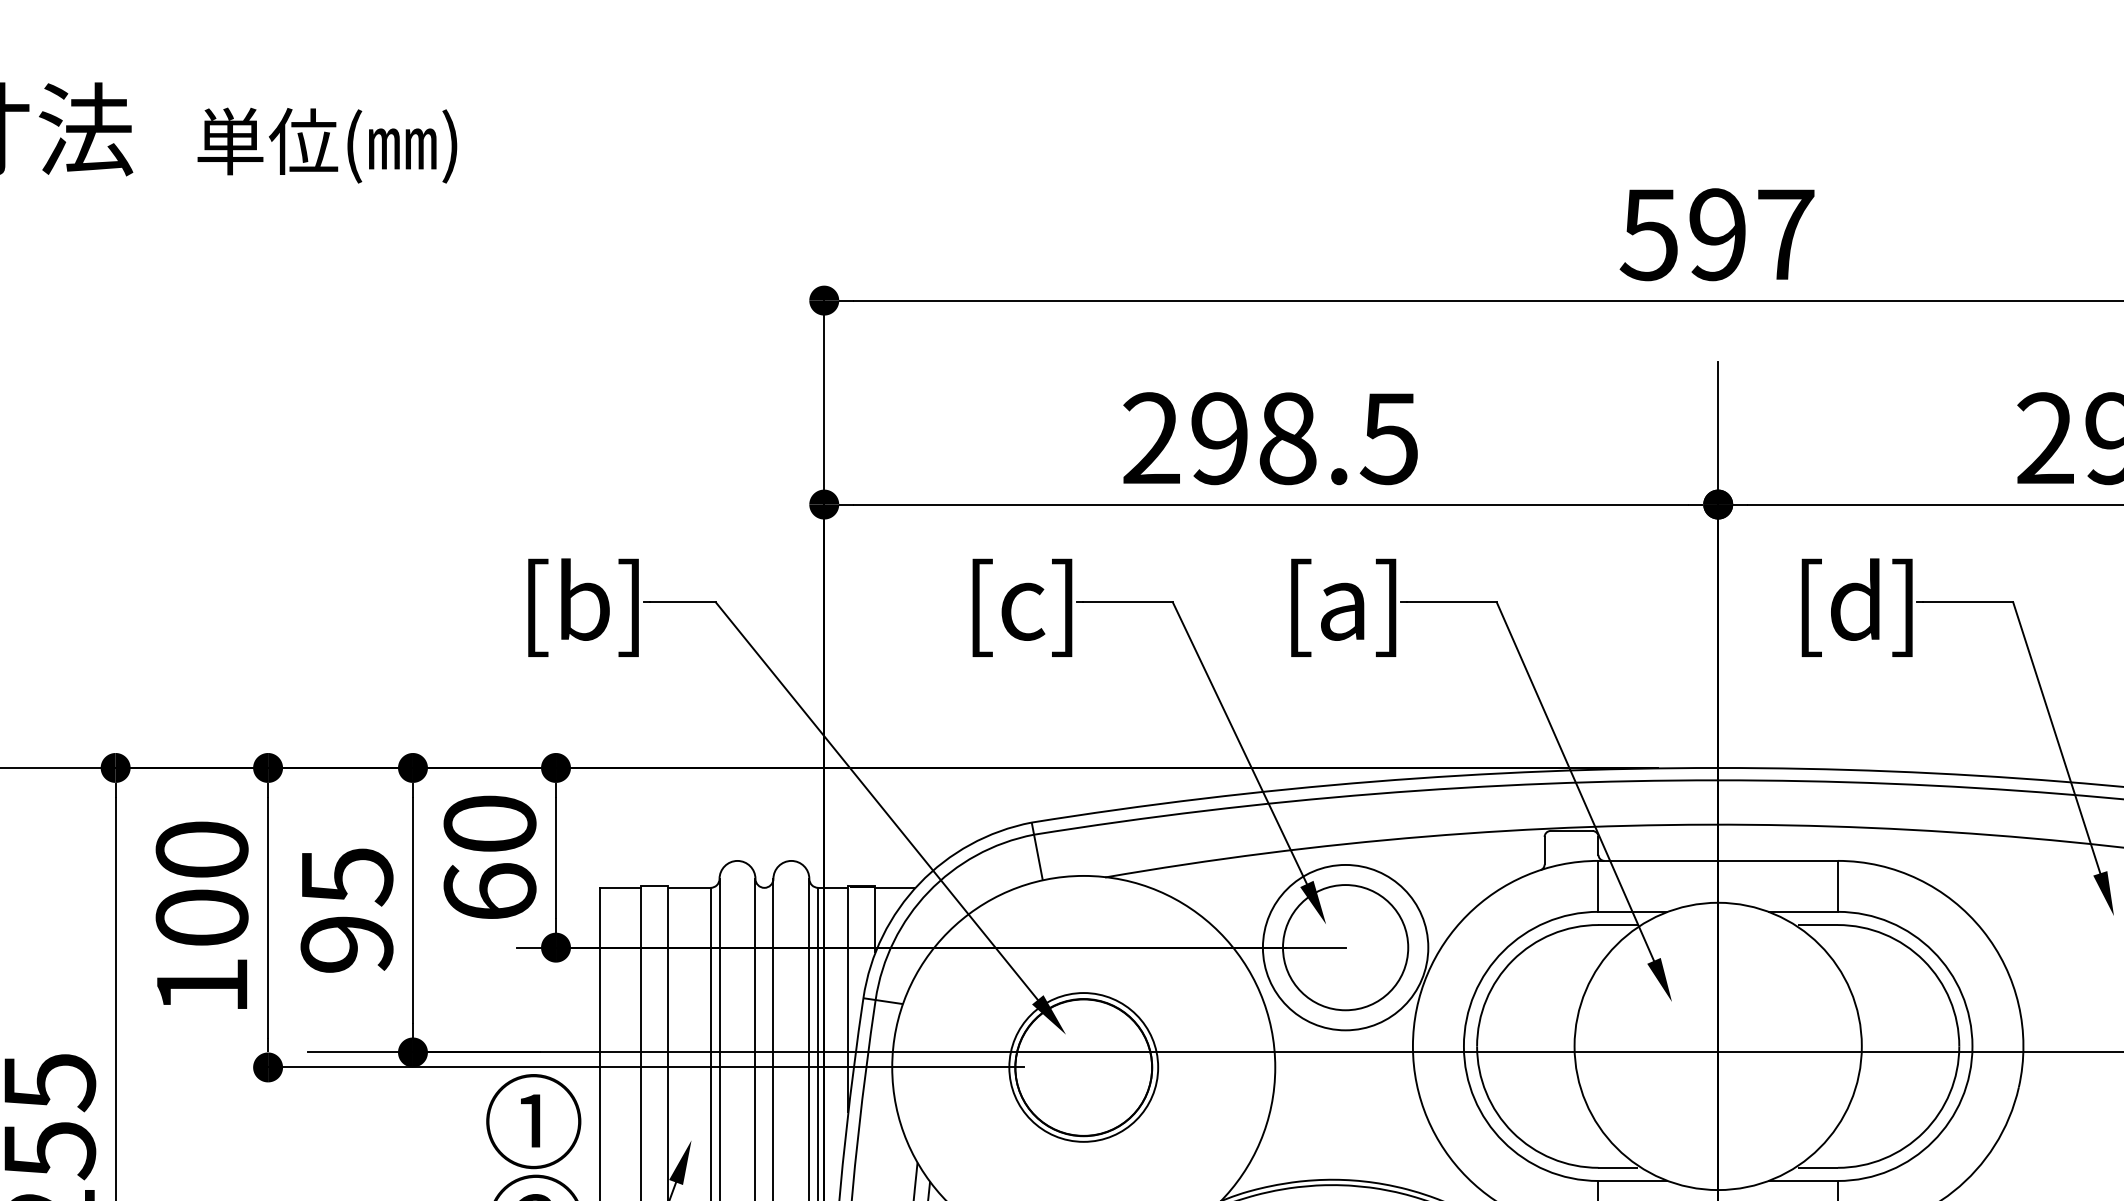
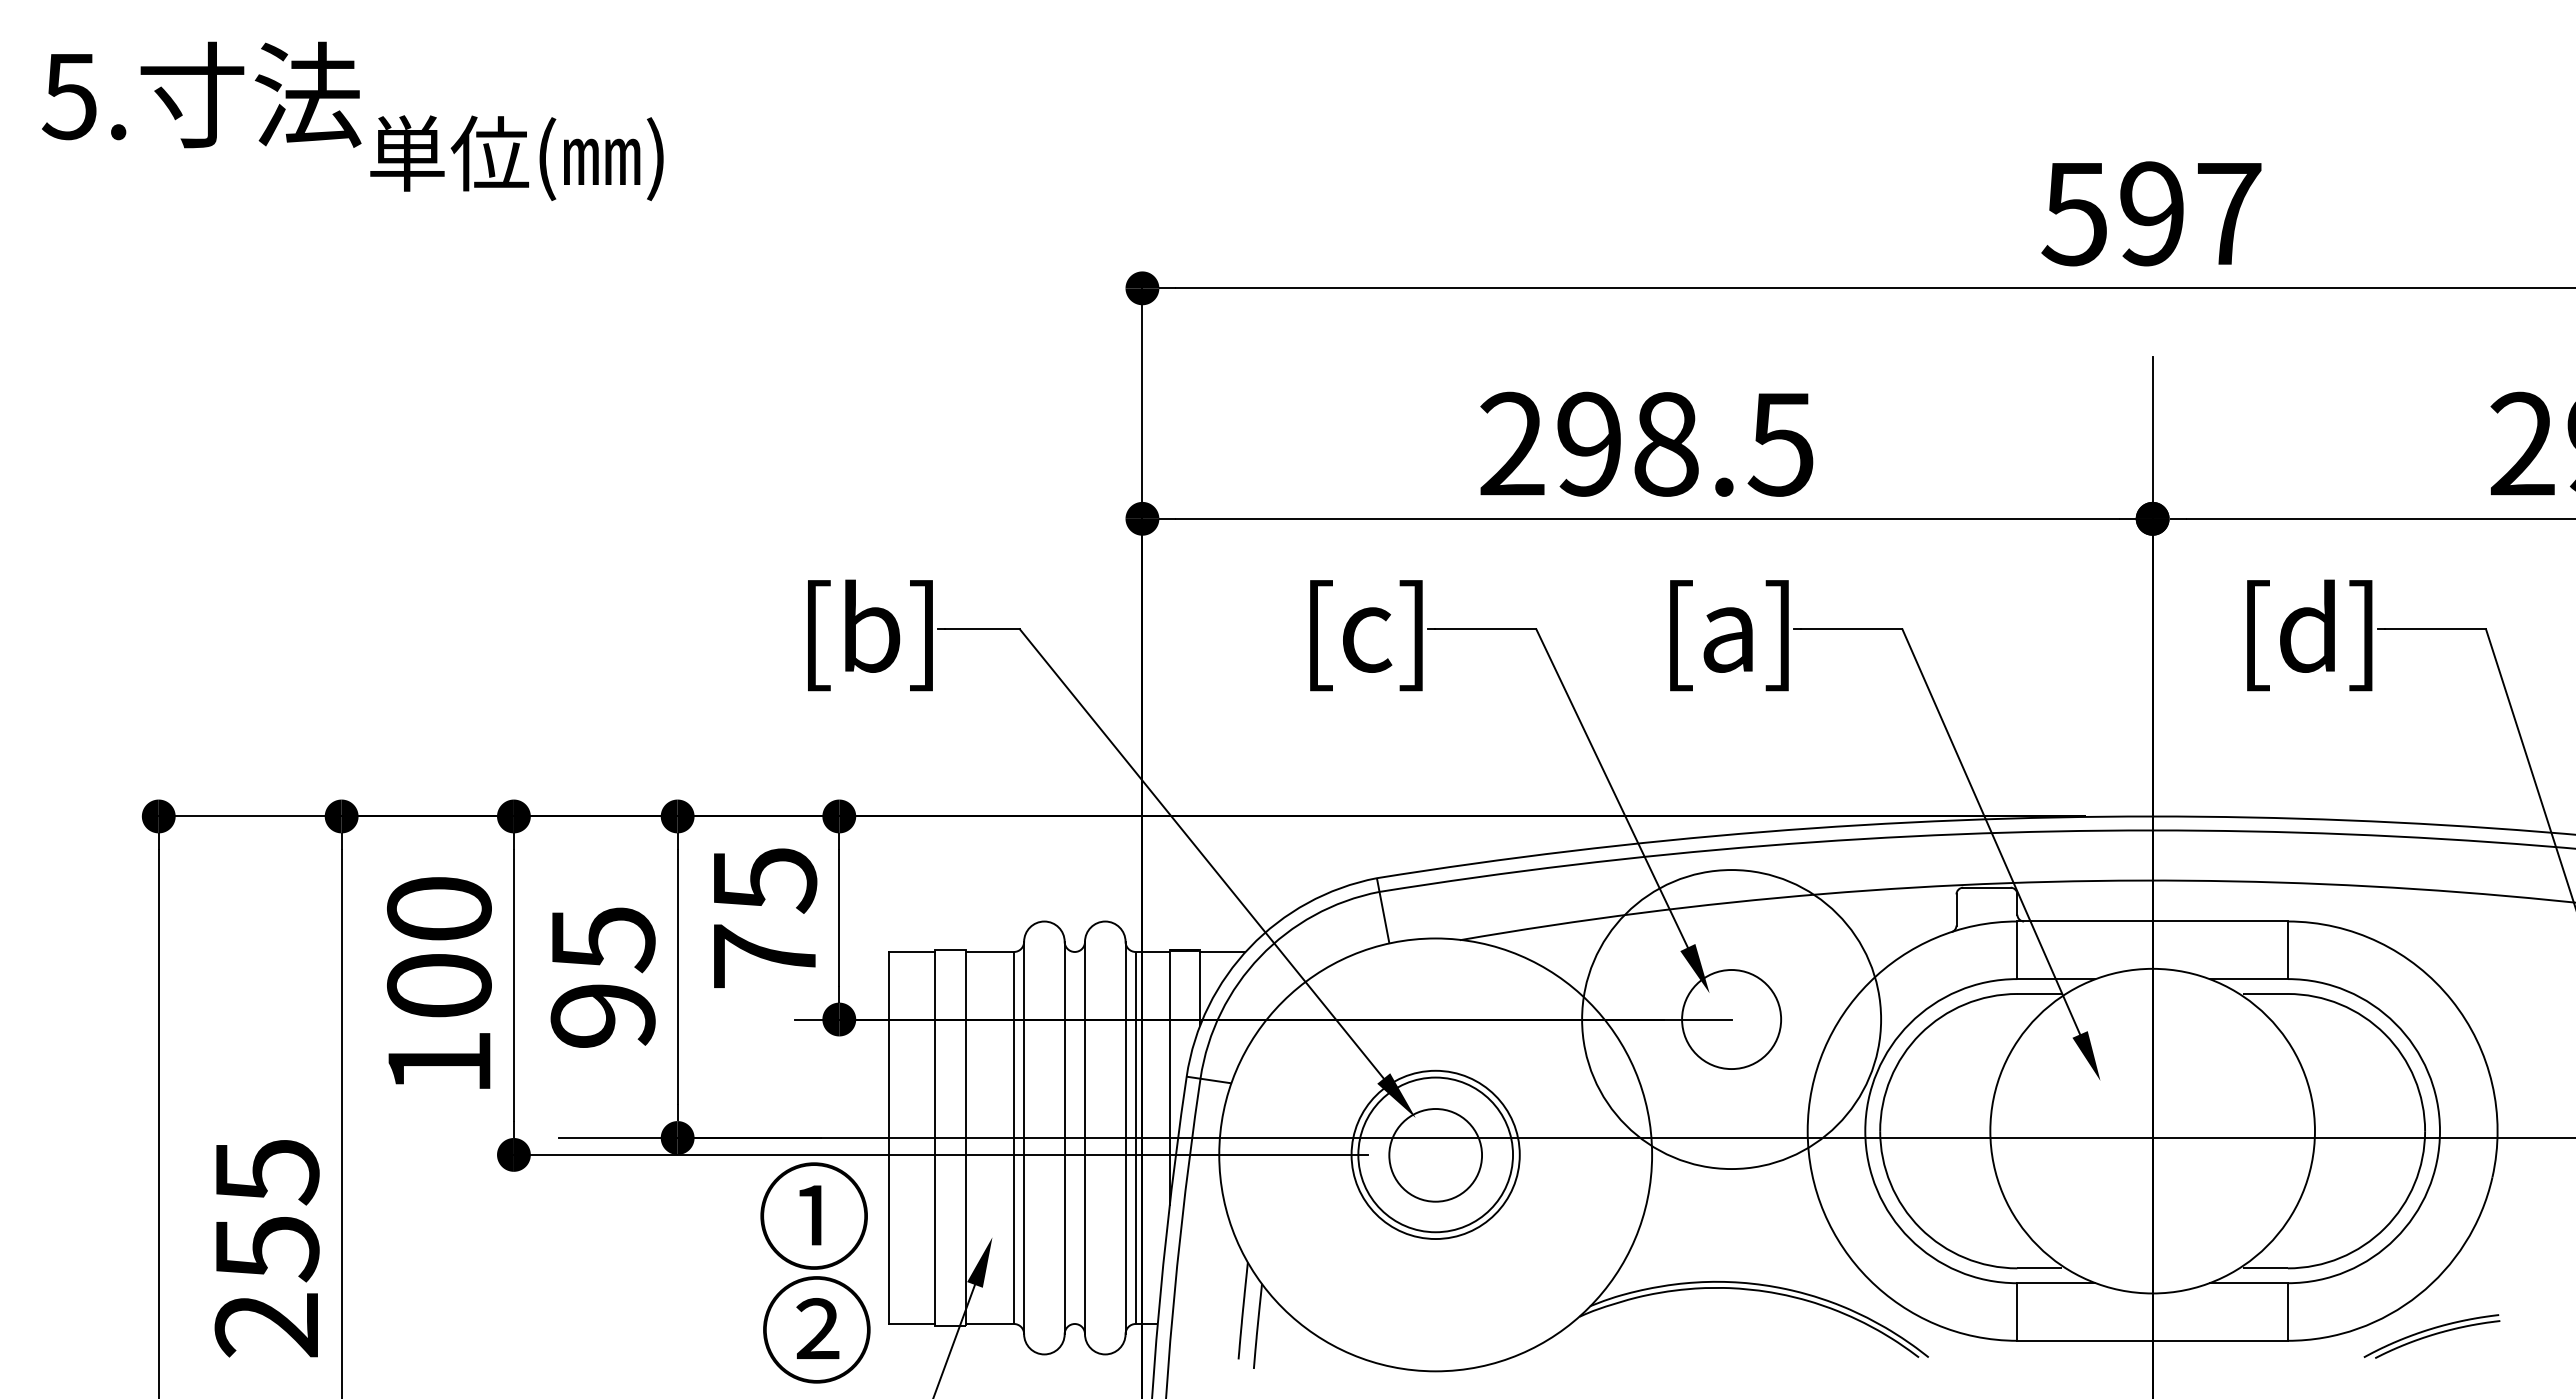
text: (327, 145) -> (516, 157), moved
text: (489, 858) -> (764, 918), 60 -> 75
circle: (1345, 947) -> (1731, 1019), size x0.7
circle: (1345, 947) -> (1731, 1019), size x1.6
circle: (1083, 1067) -> (1435, 1155), size x0.6

